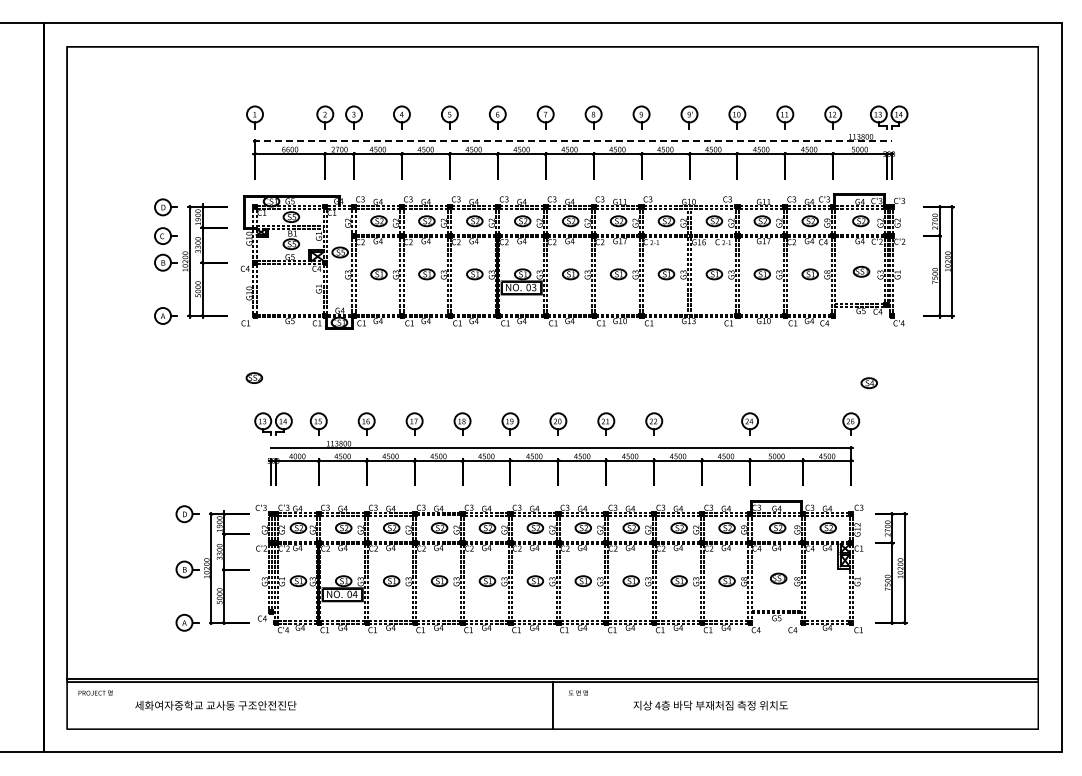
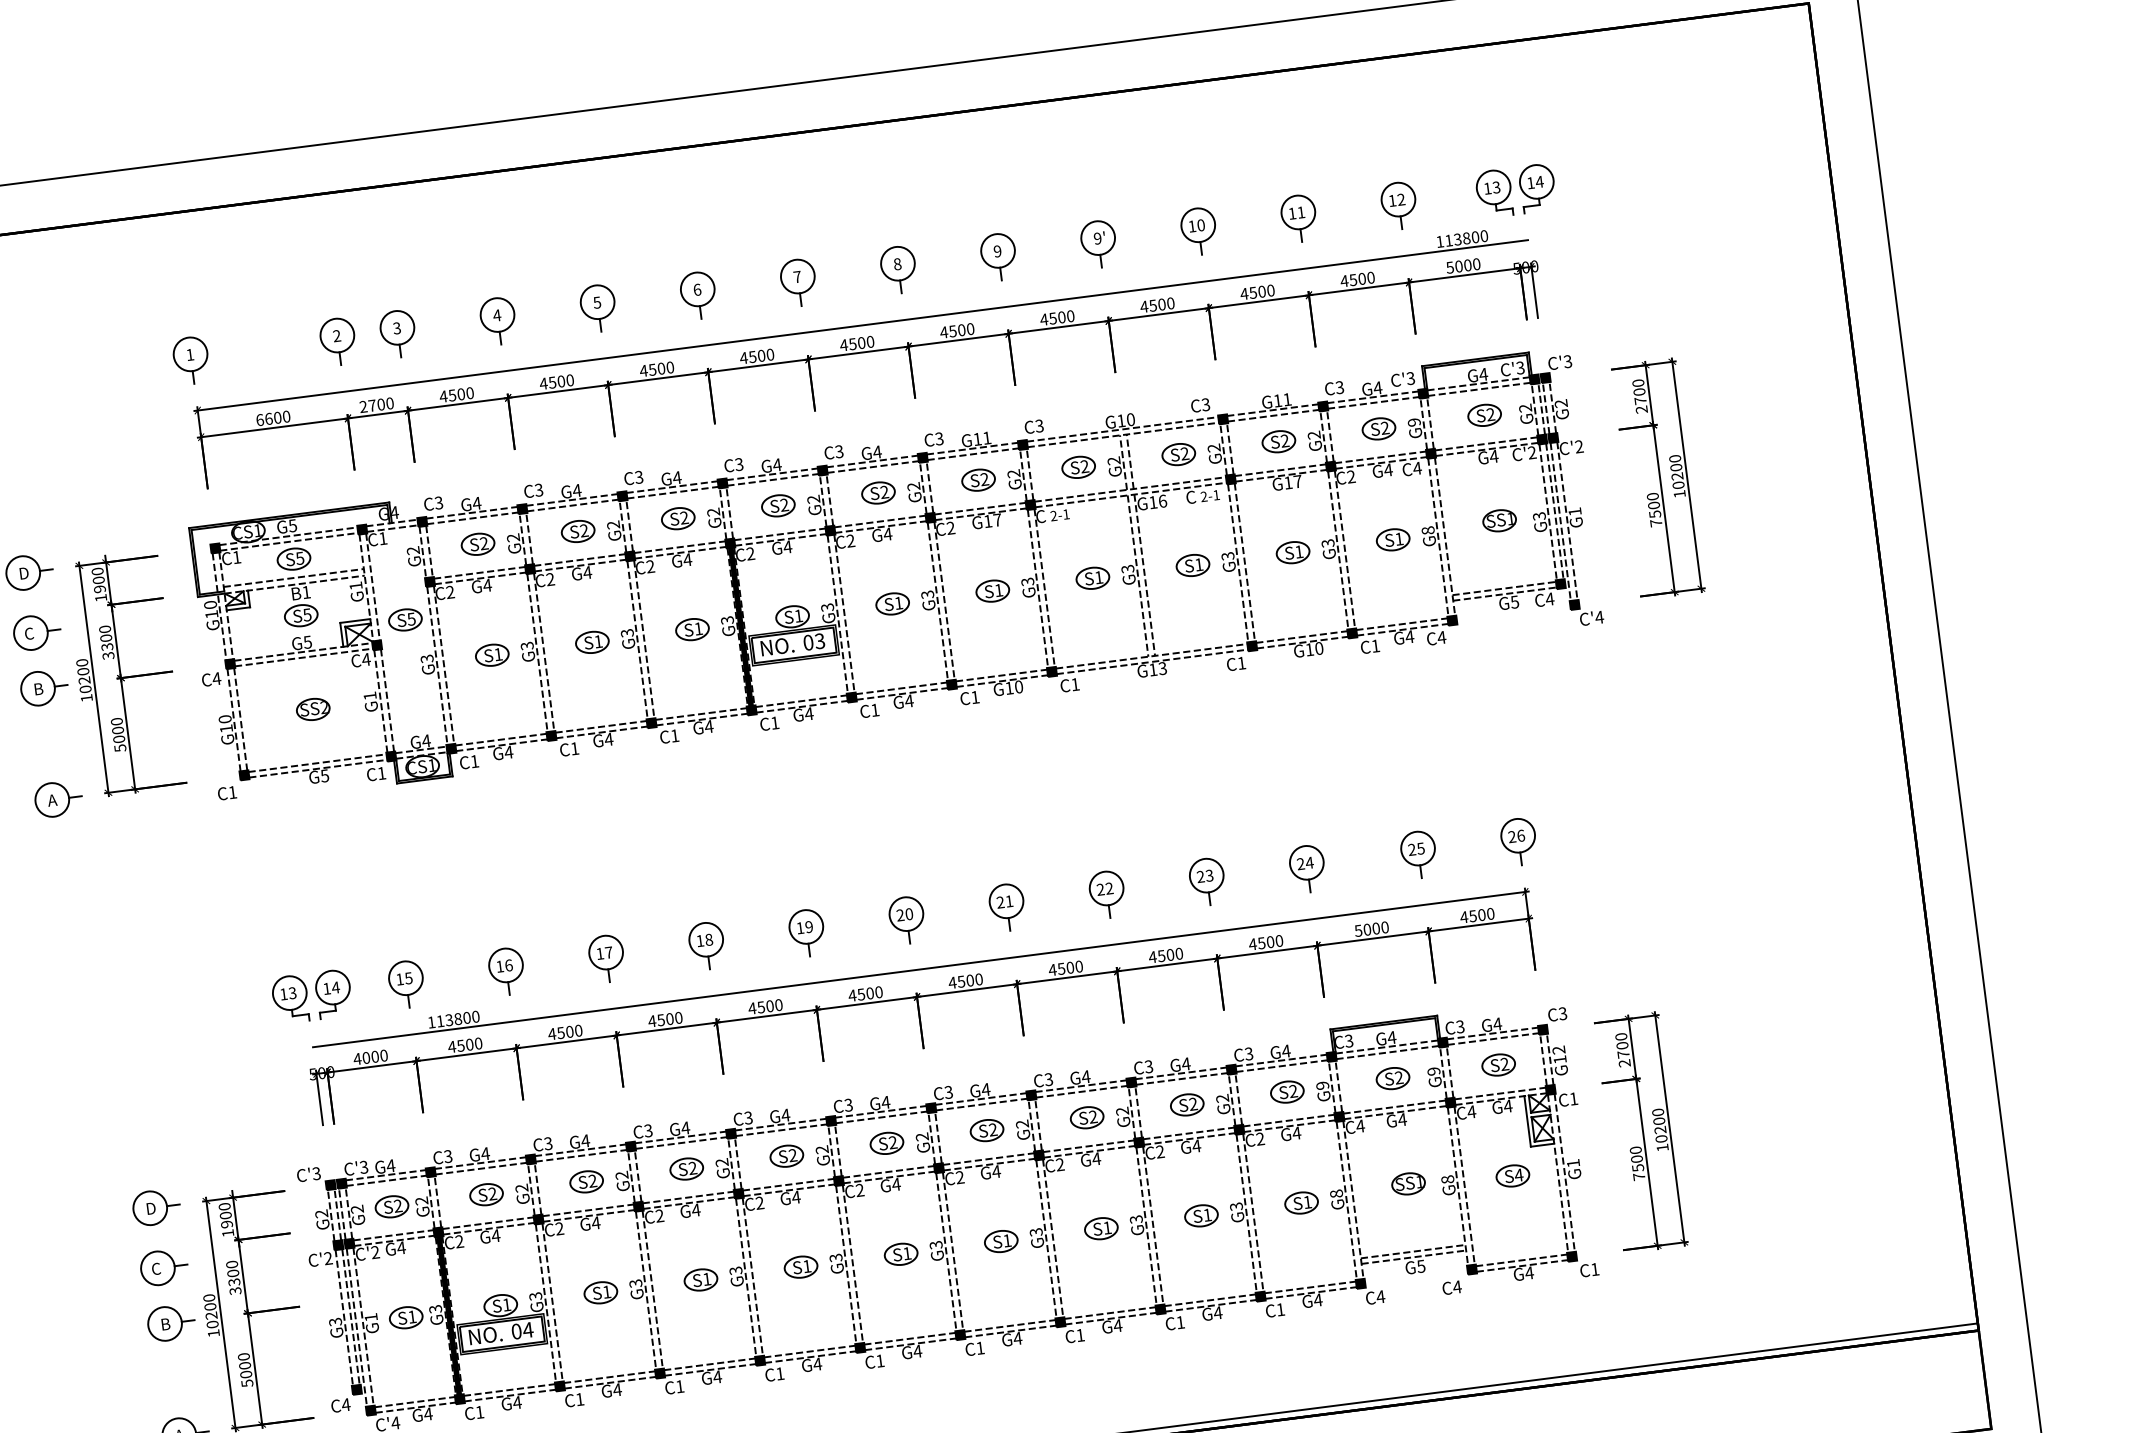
line: (573, 141) -> (863, 325), dashed -> solid
part: (254, 377) -> (313, 708), moved
part: (868, 383) -> (1511, 1176), moved
part: (701, 423) -> (1205, 880), added
part: (803, 423) -> (1419, 853), added
part: (187, 542) -> (164, 1266), added

